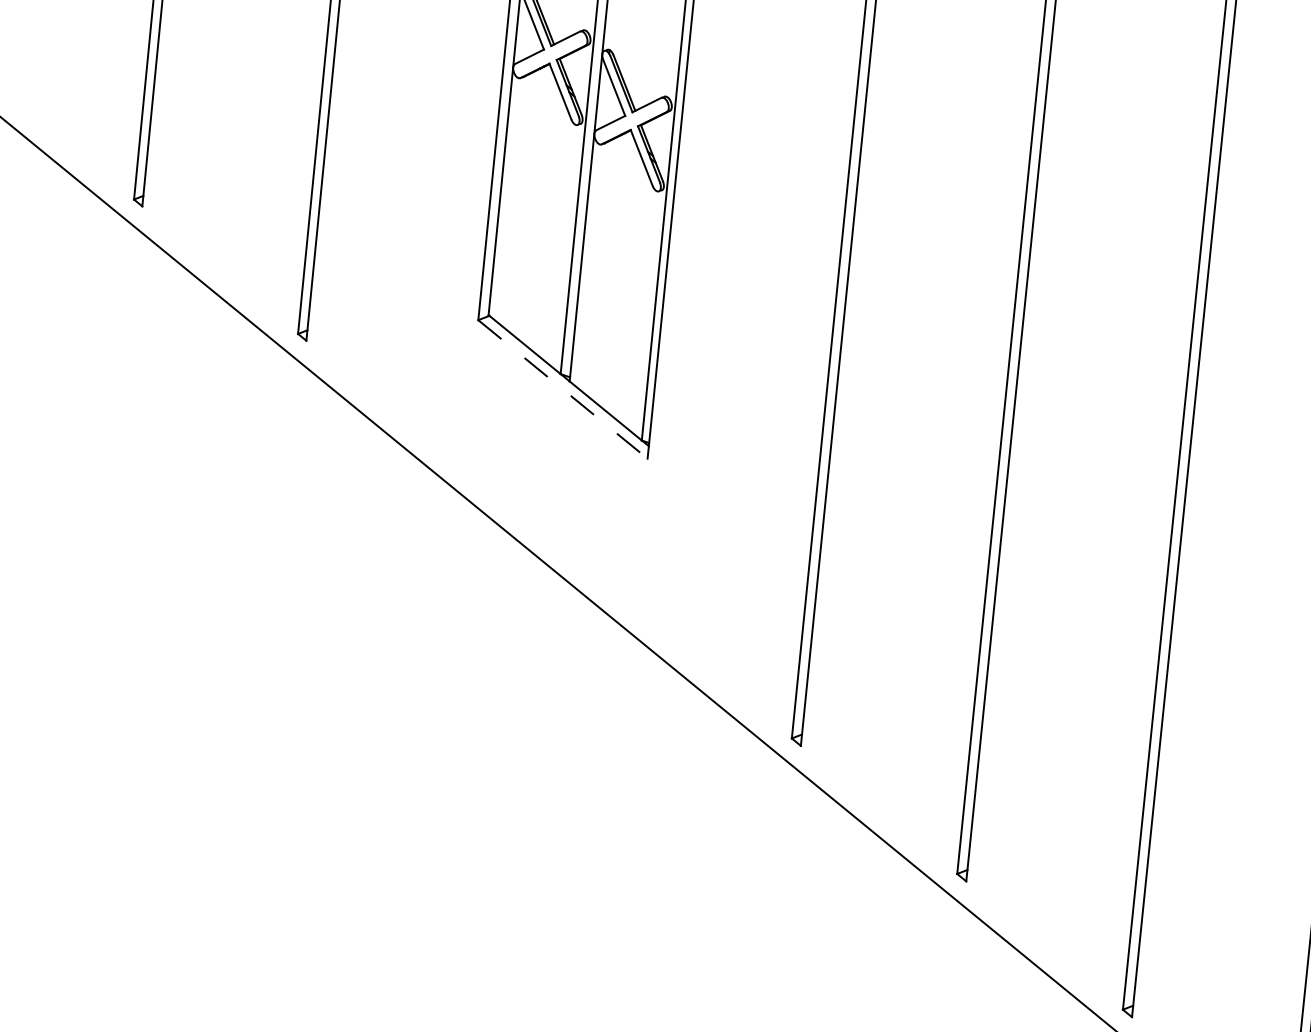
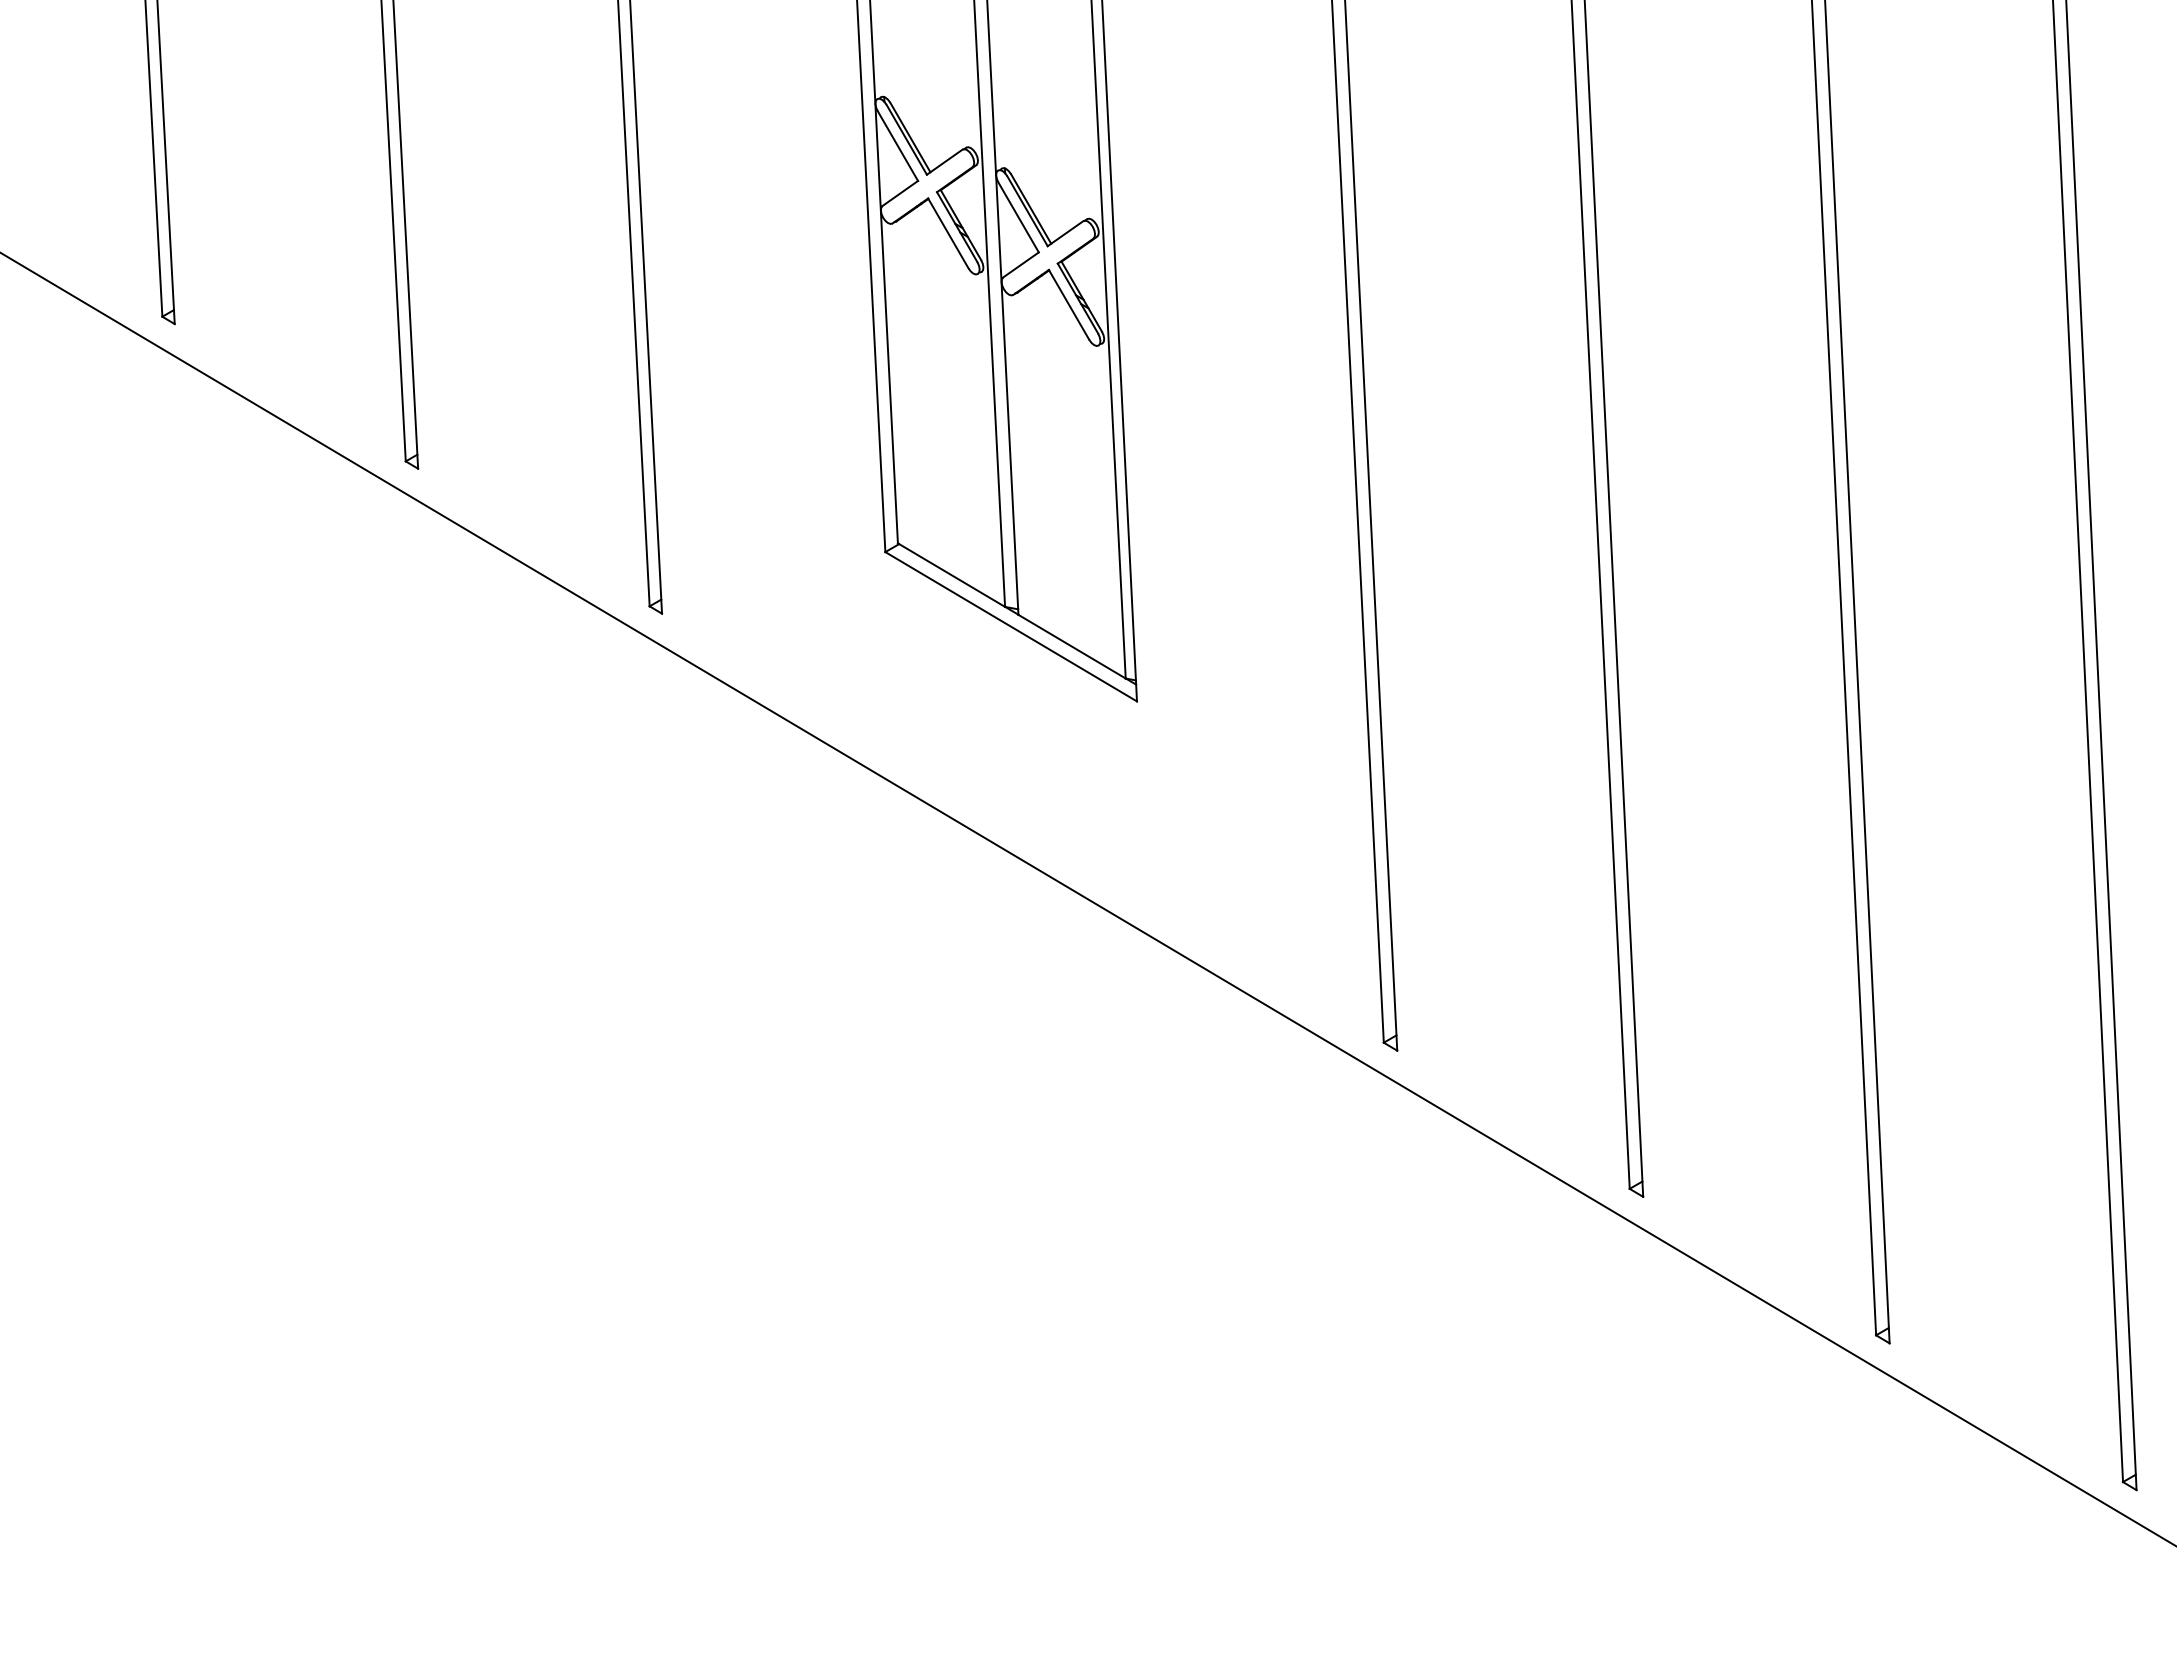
line: (563, 390) -> (1011, 627), dashed -> solid

